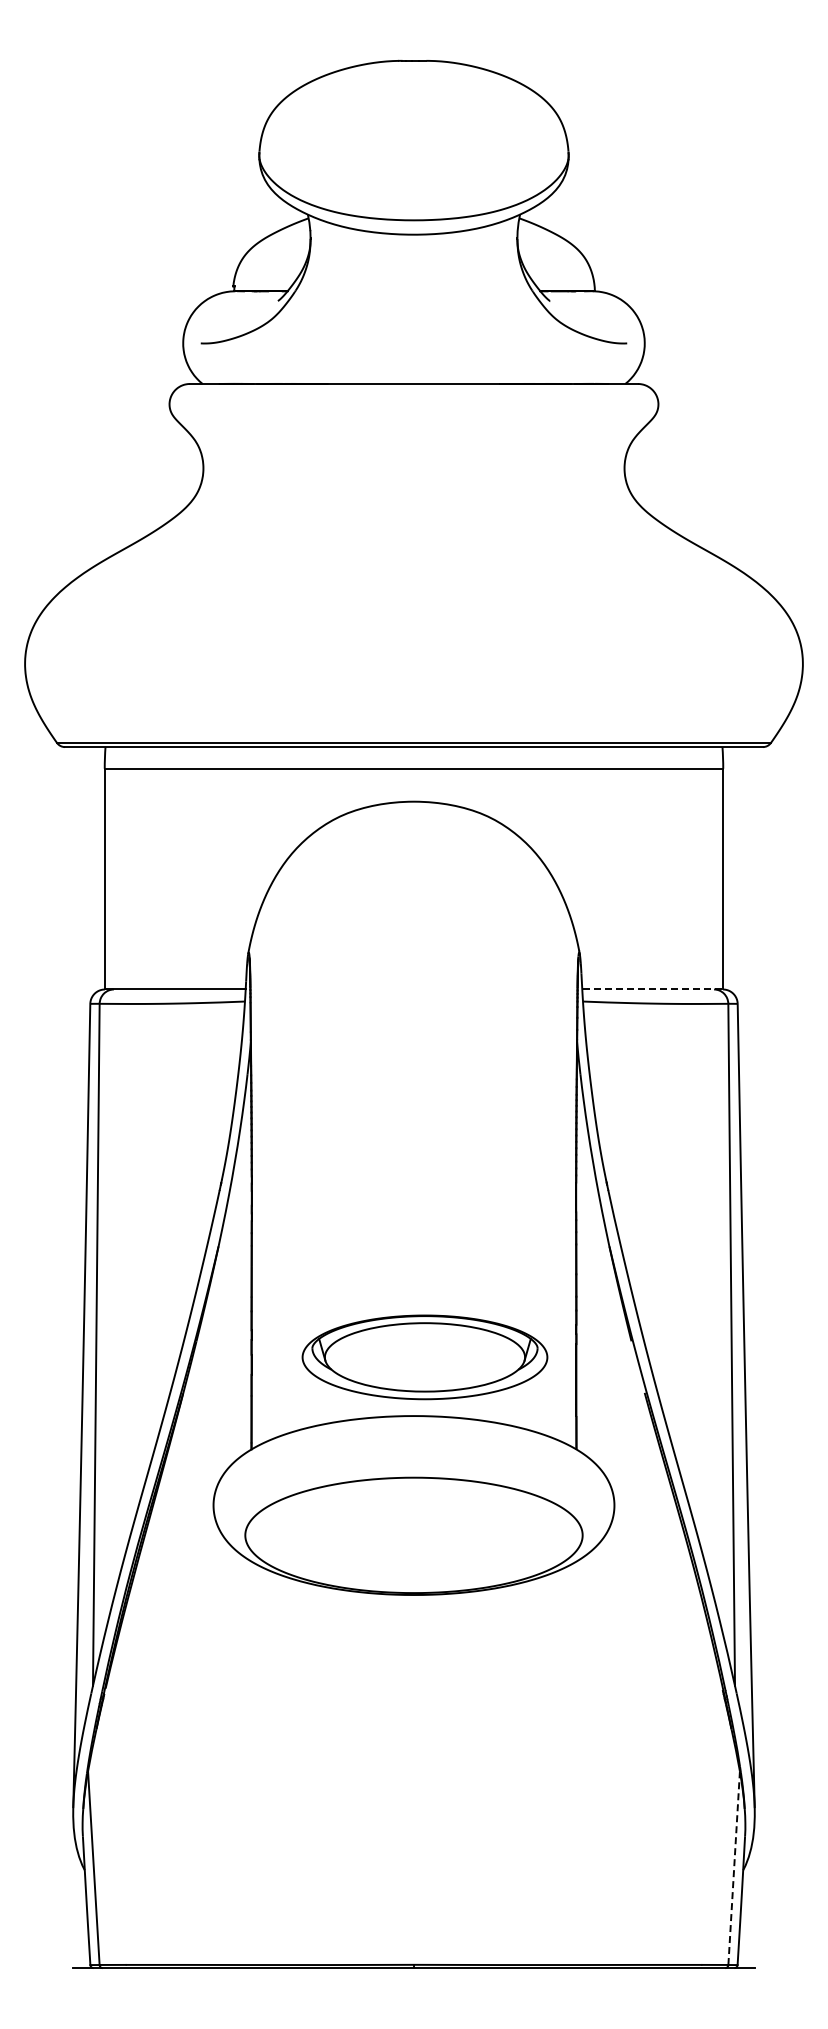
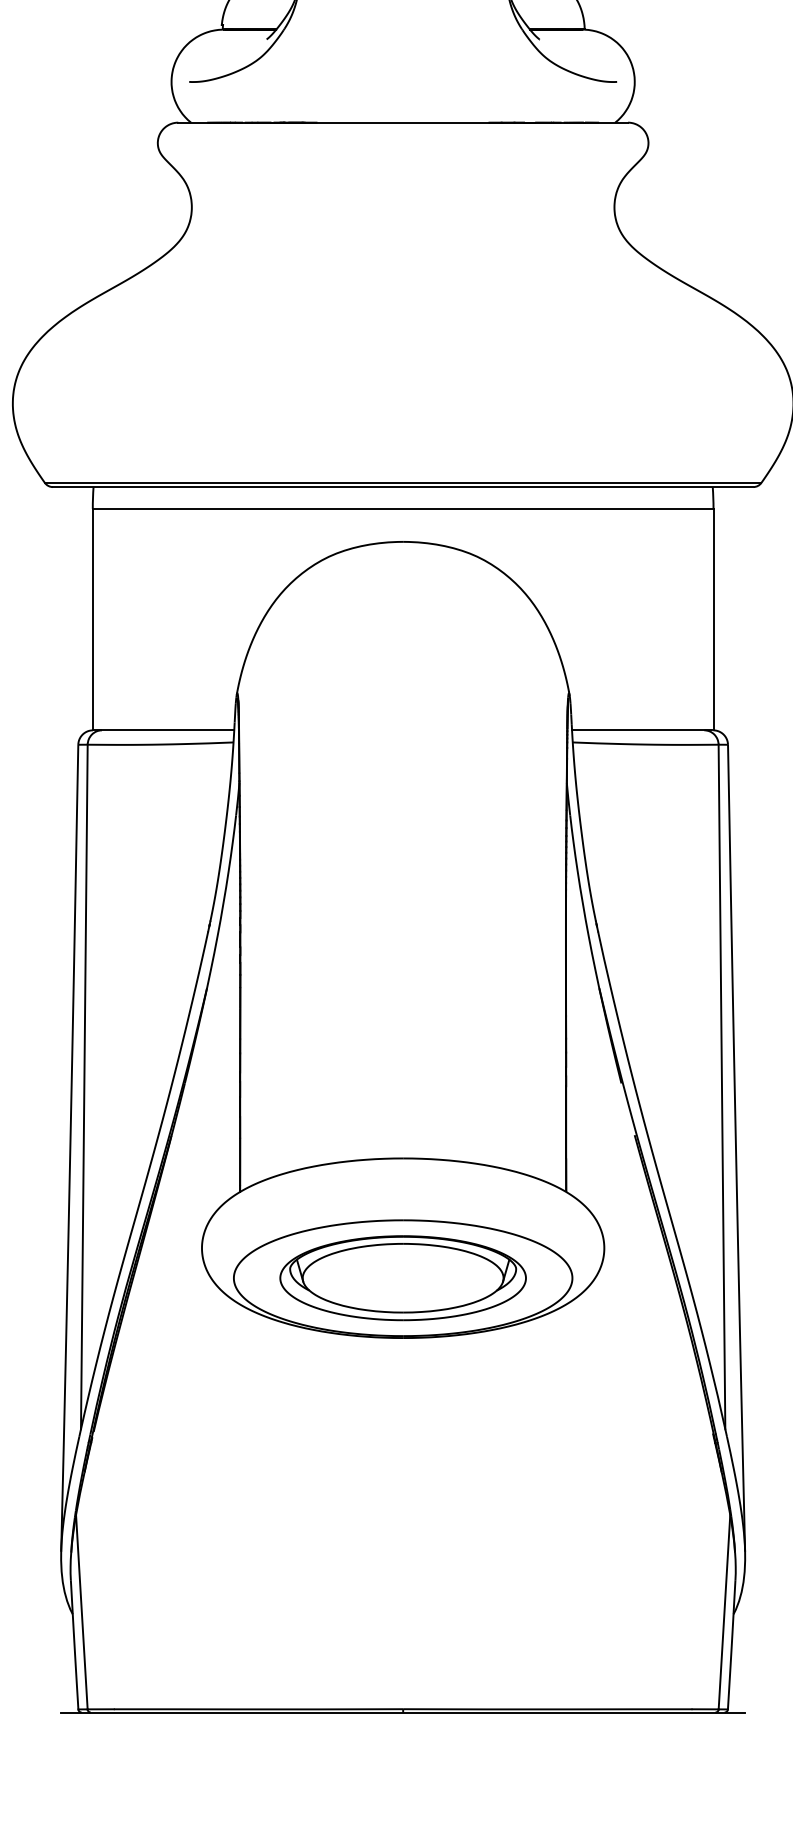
line: (652, 989) -> (642, 730), dashed -> solid
part: (424, 1357) -> (402, 1278), moved
line: (734, 1868) -> (724, 1612), dashed -> solid

